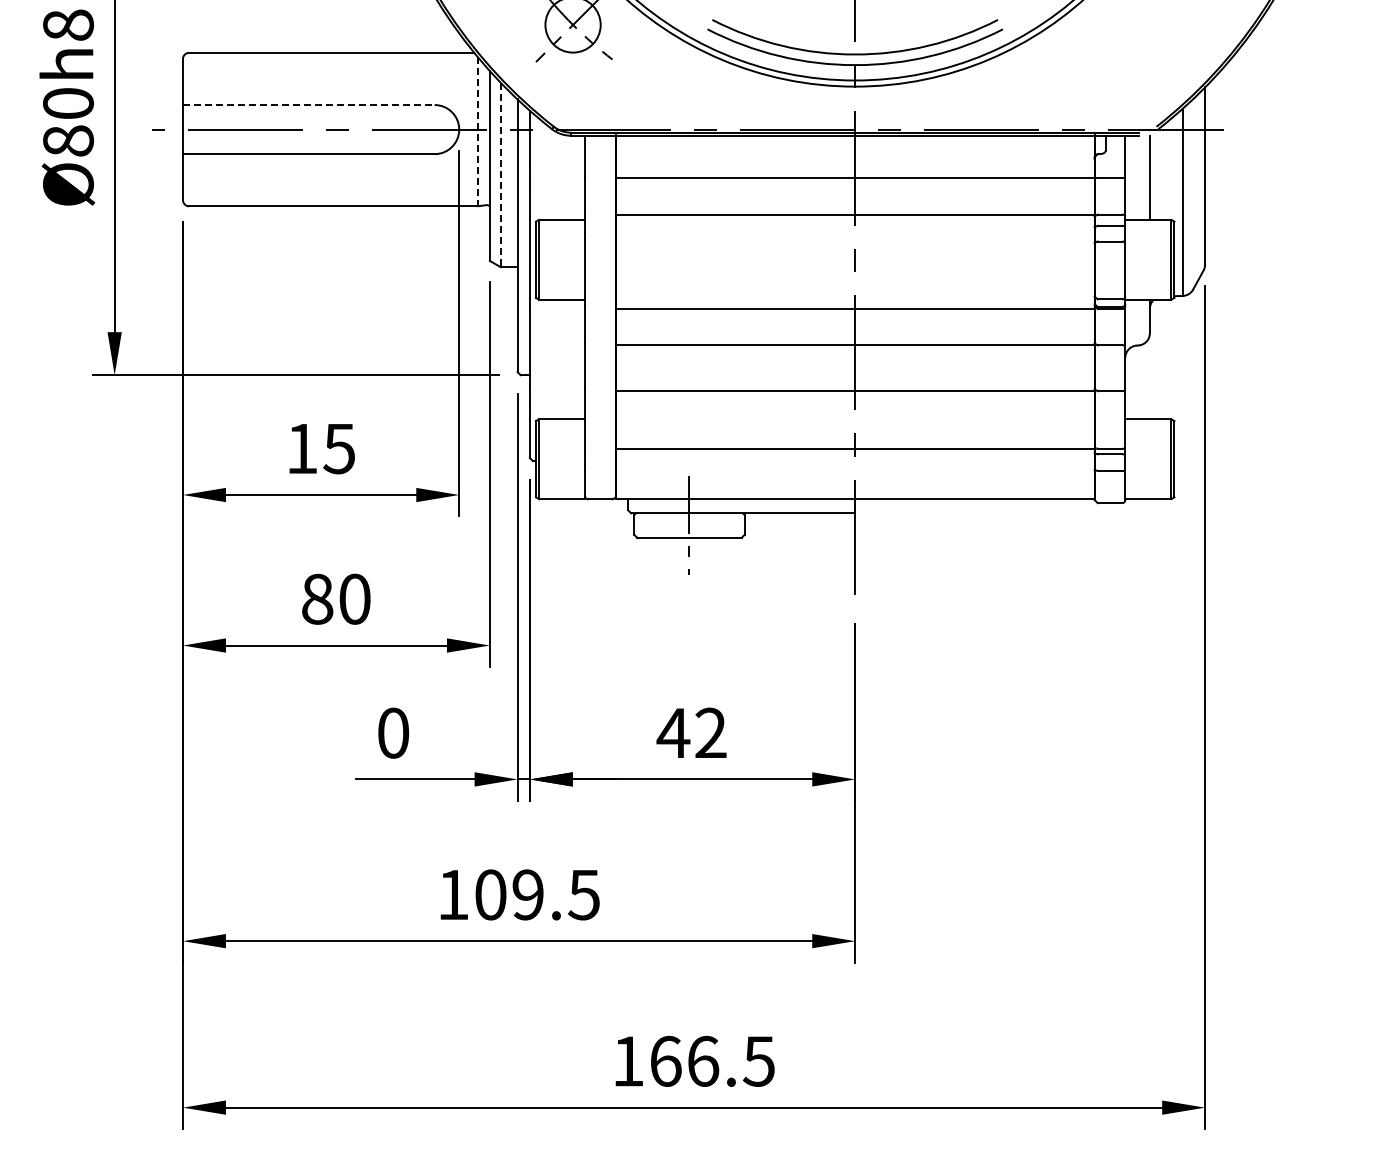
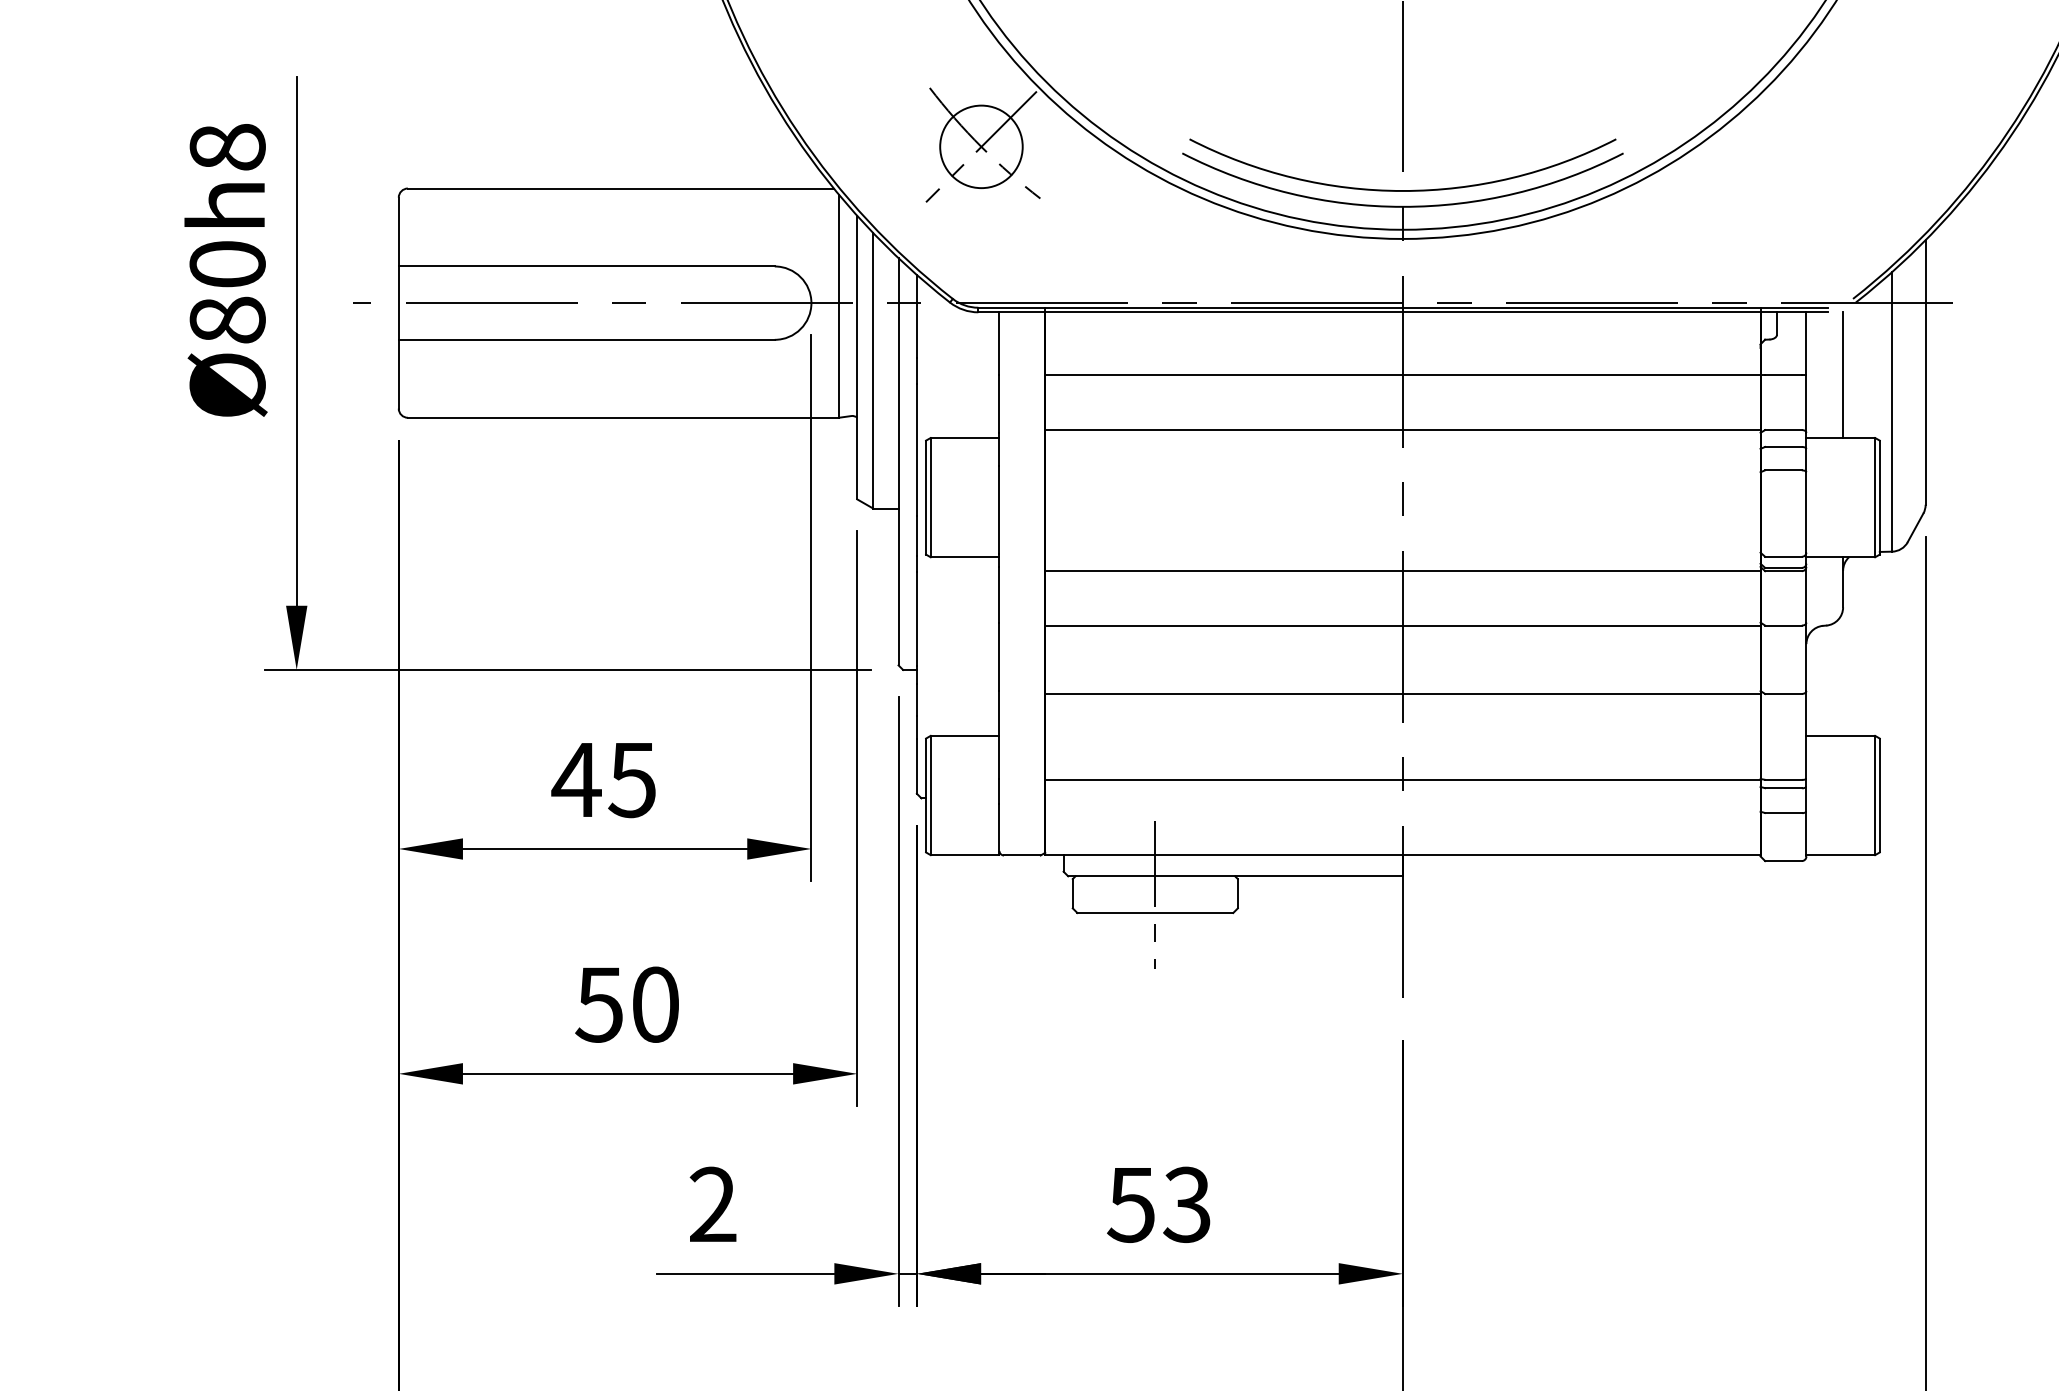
line: (308, 105) -> (586, 267), dashed -> solid
line: (477, 131) -> (838, 305), dashed -> solid
line: (500, 175) -> (873, 371), dashed -> solid
text: (301, 448) -> (575, 779), 15 -> 45
text: (317, 598) -> (599, 1003), 80 -> 50
text: (393, 732) -> (713, 1203), 0 -> 2
text: (691, 733) -> (1158, 1205), 42 -> 53

